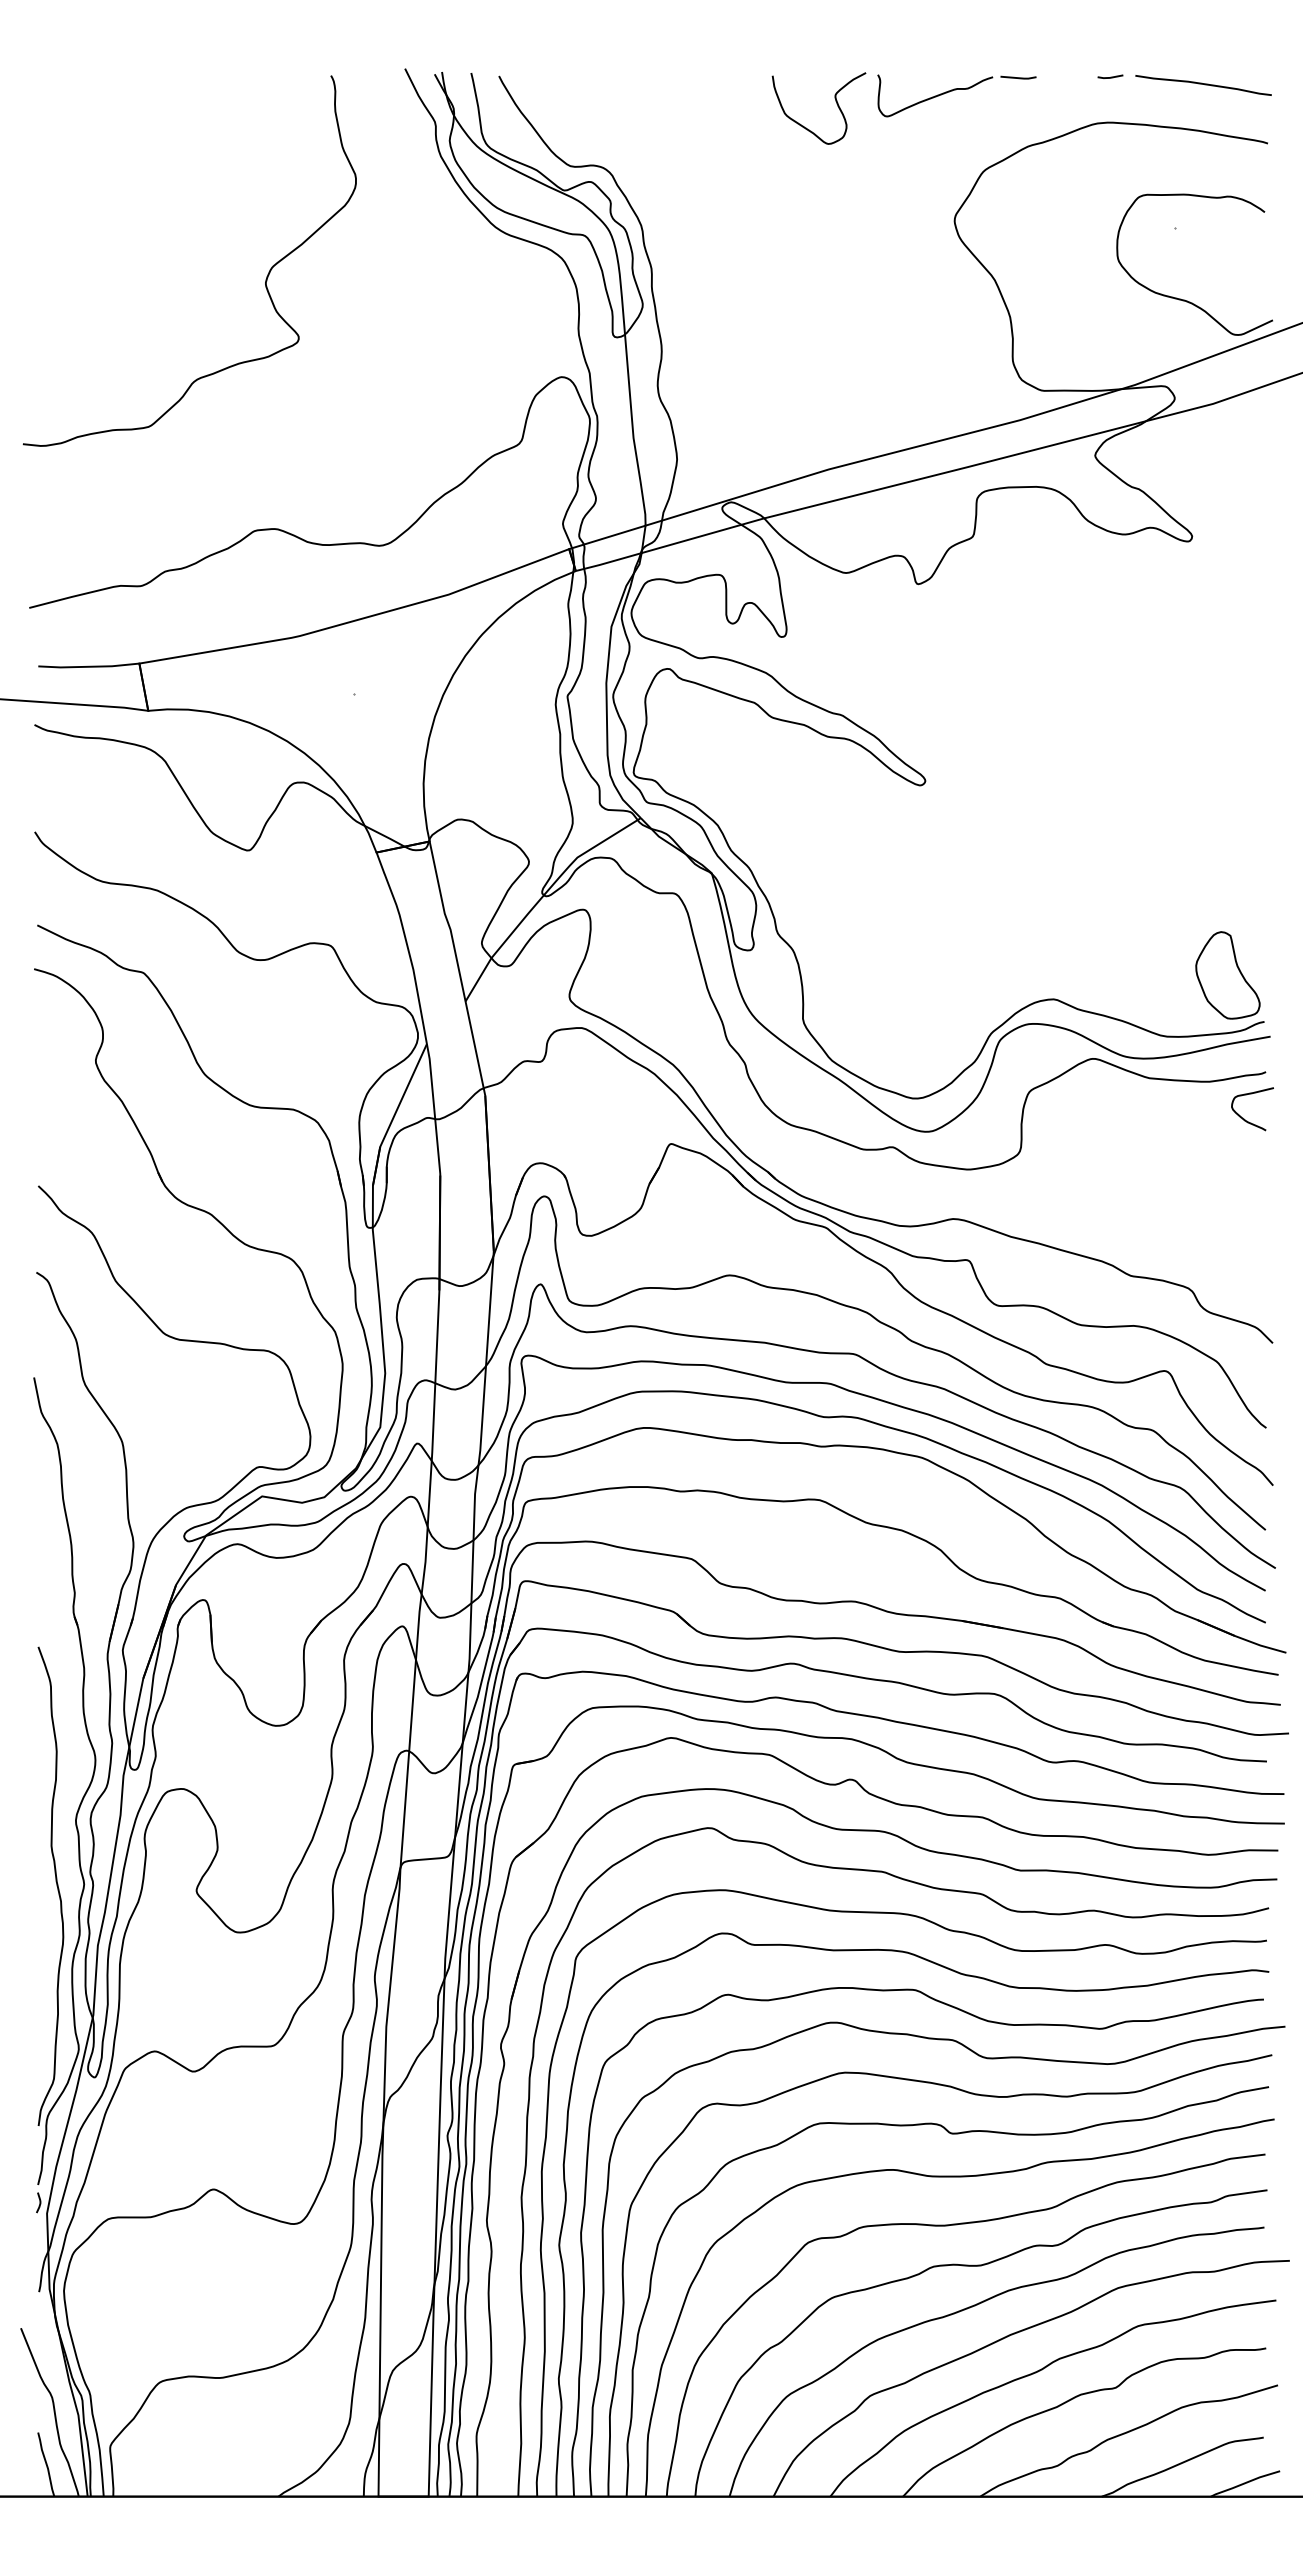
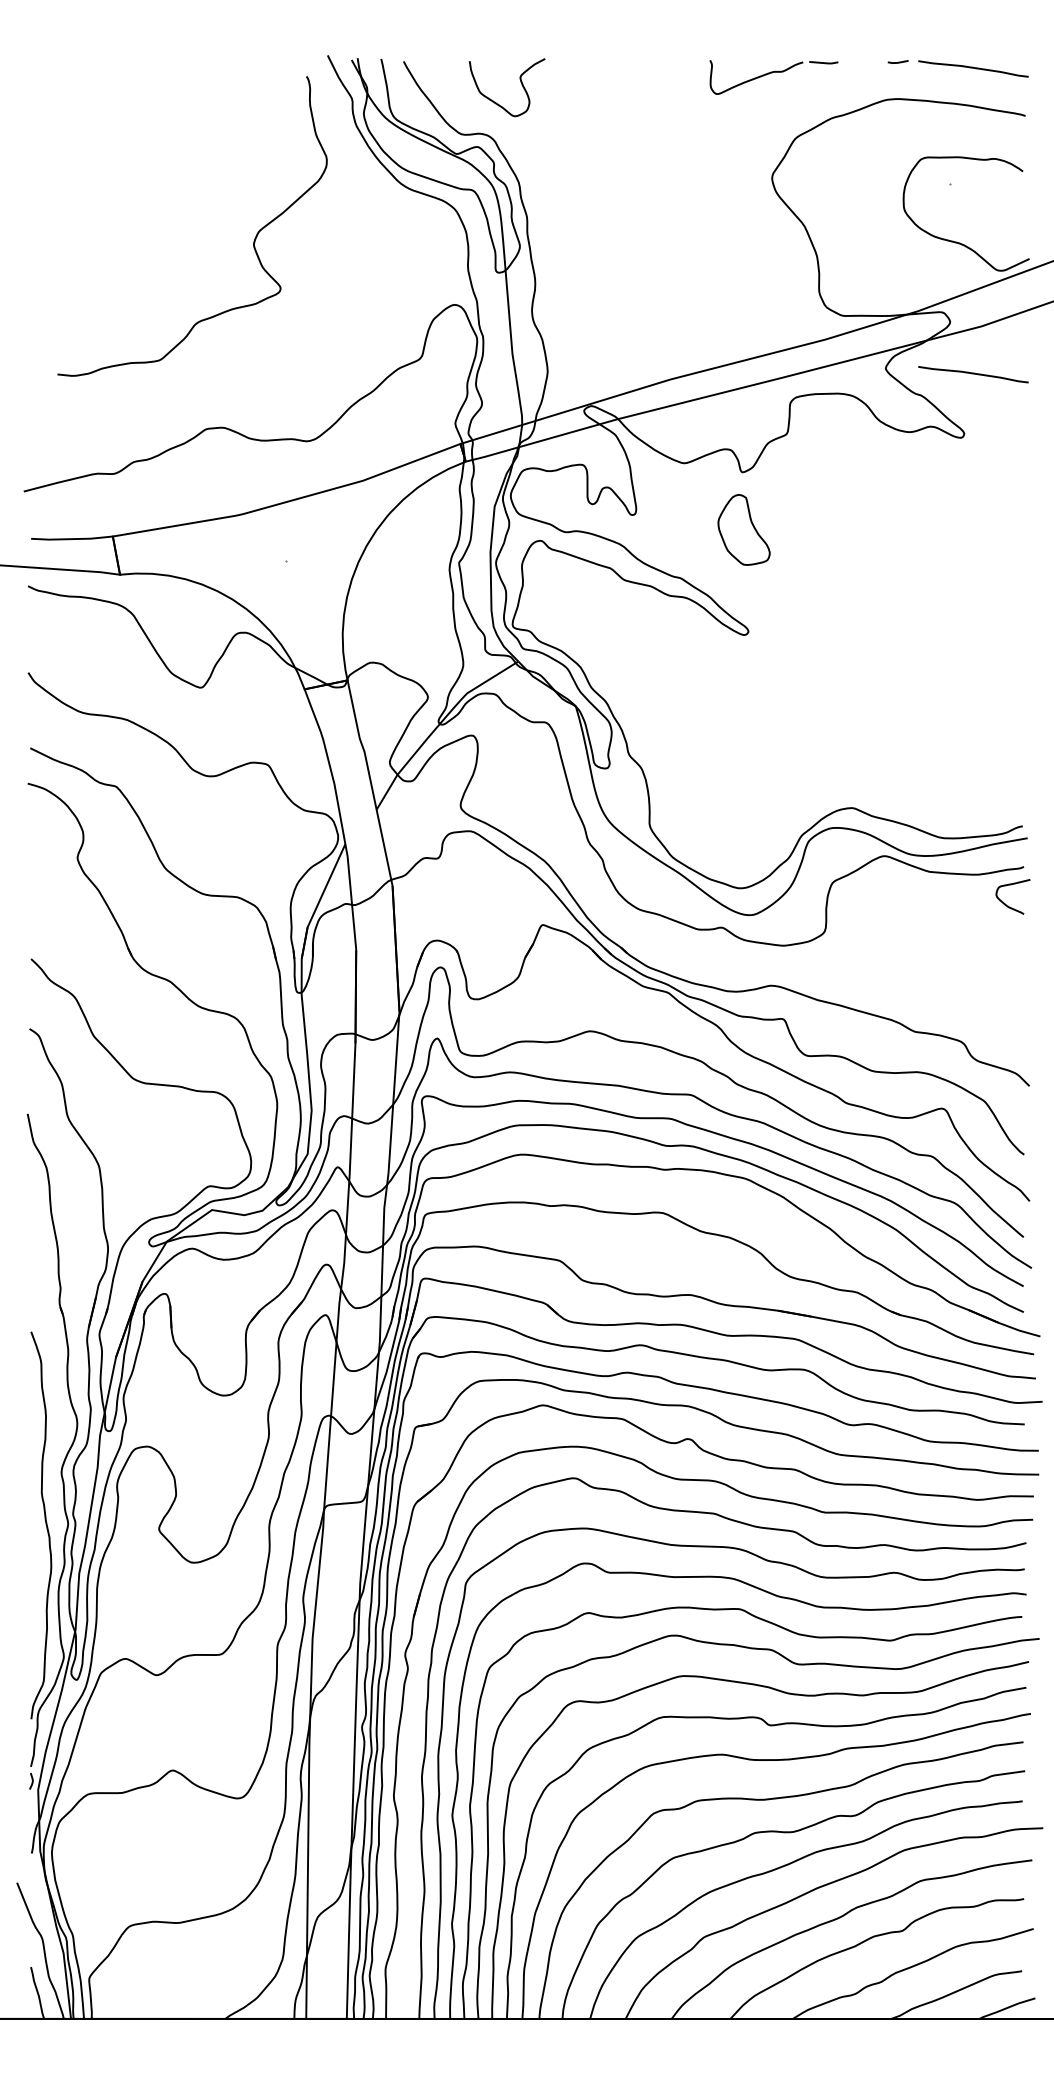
curve: (835, 101) -> (520, 81), moved
curve: (265, 279) -> (253, 241), moved
curve: (1203, 462) -> (973, 373), added
part: (1227, 975) -> (743, 529), moved

